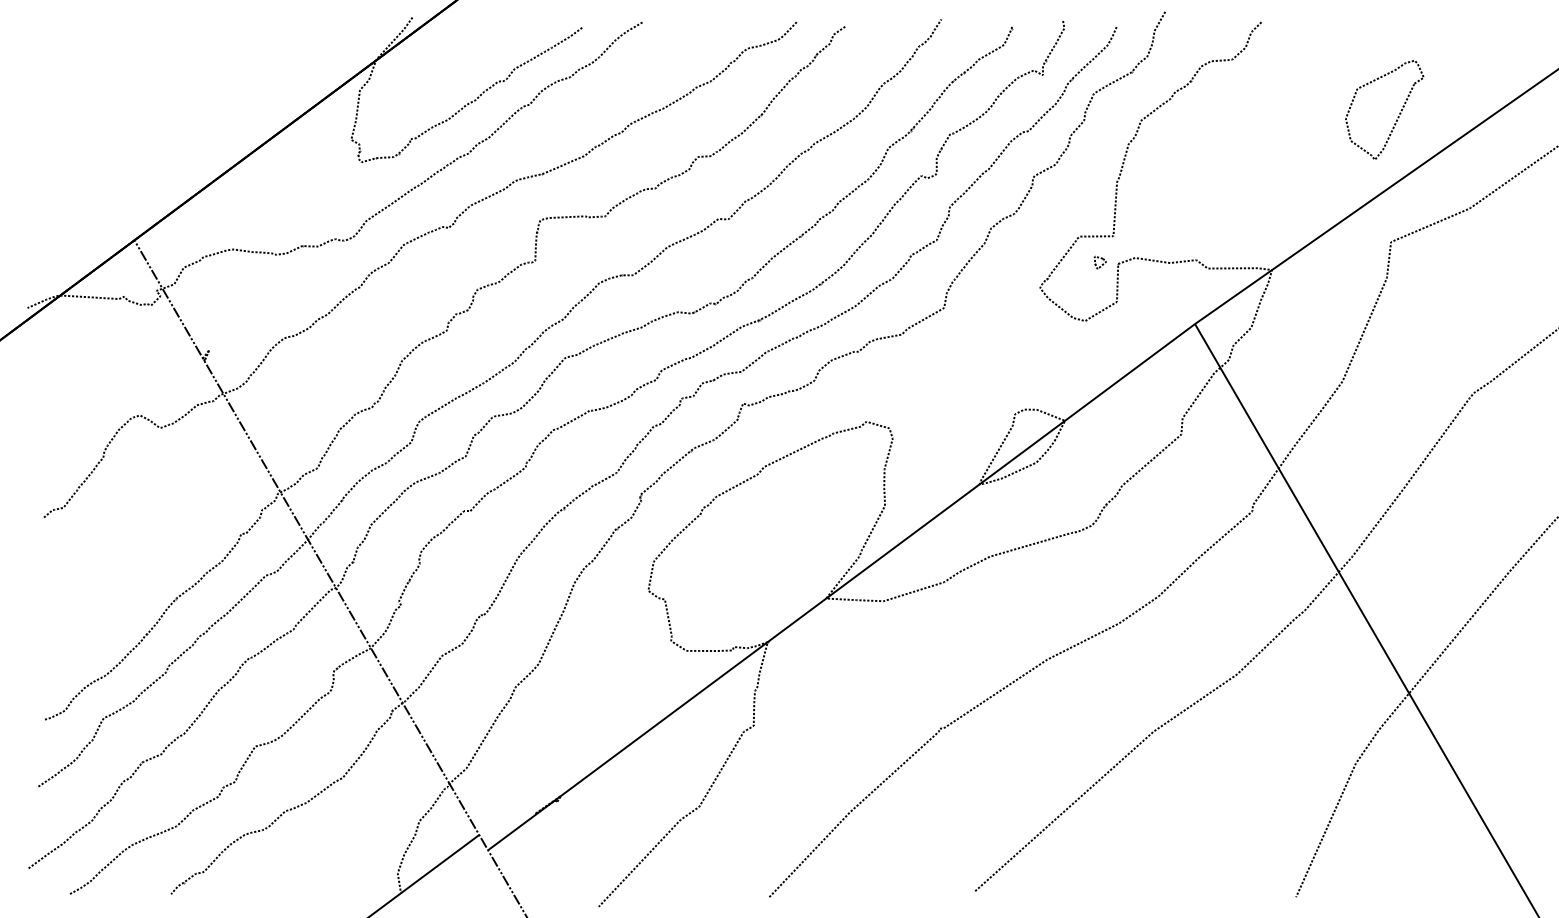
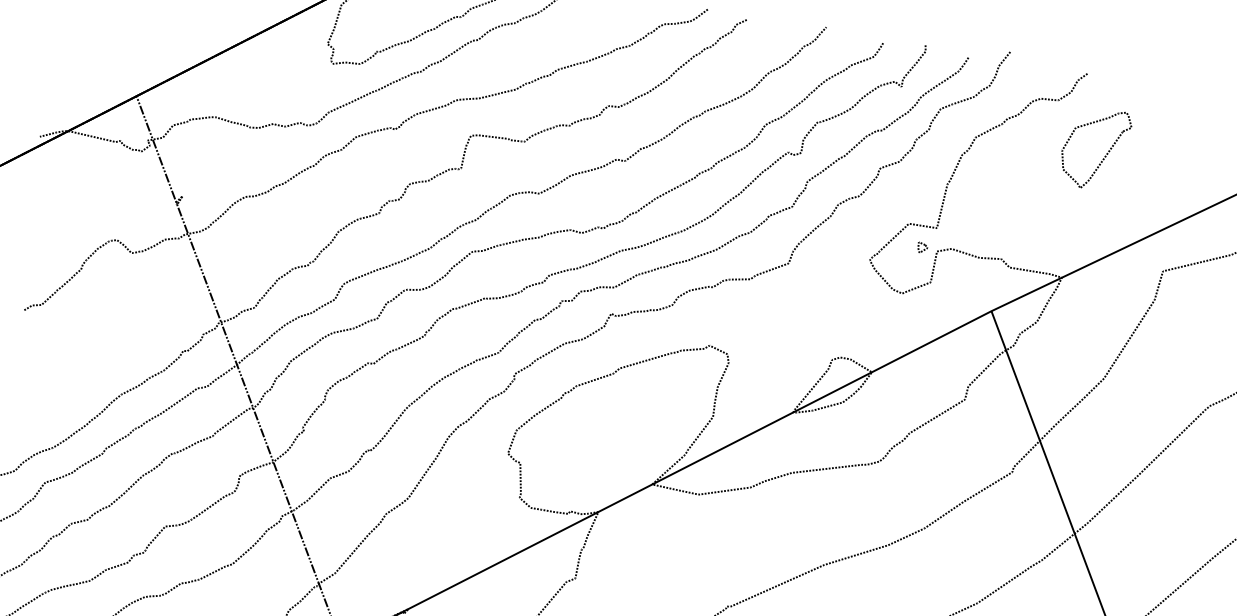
part: (1397, 116) -> (1104, 155), moved

